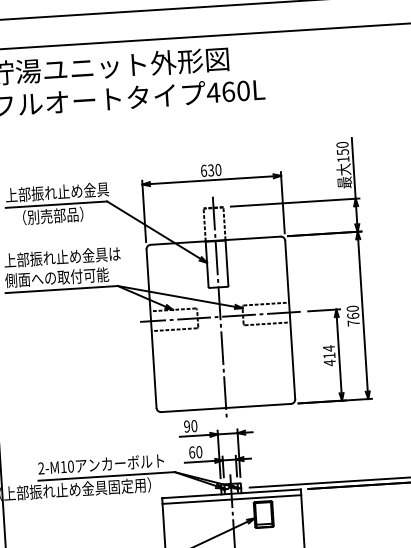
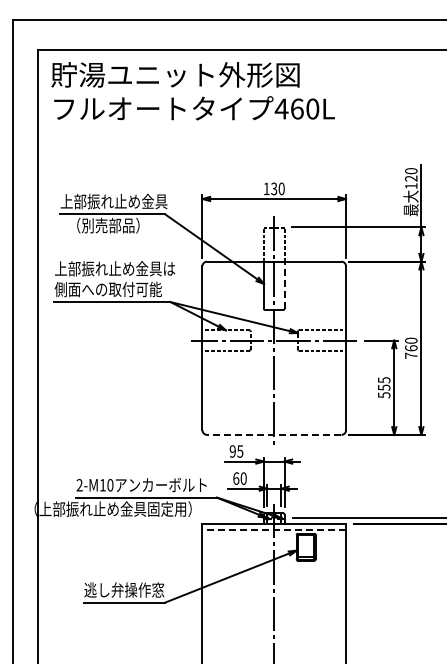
text: (343, 152) -> (411, 178), 150 -> 120
text: (203, 170) -> (266, 188), 630 -> 130
line: (226, 263) -> (284, 285), solid -> dashed
text: (329, 355) -> (384, 387), 414 -> 555
line: (225, 407) -> (273, 434), solid -> dashed
text: (194, 426) -> (240, 451), 90 -> 95
line: (232, 499) -> (274, 529), solid -> dashed

